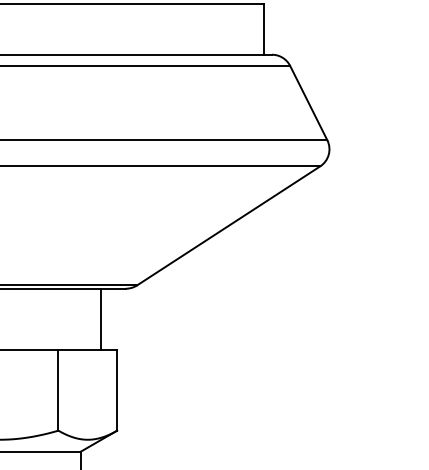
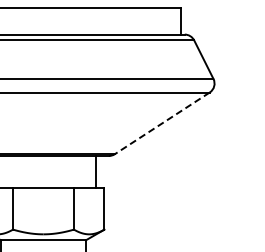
line: (229, 226) -> (162, 123), solid -> dashed

